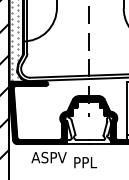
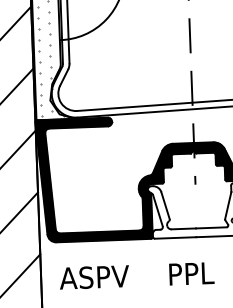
text: (48, 157) -> (93, 277), moved

